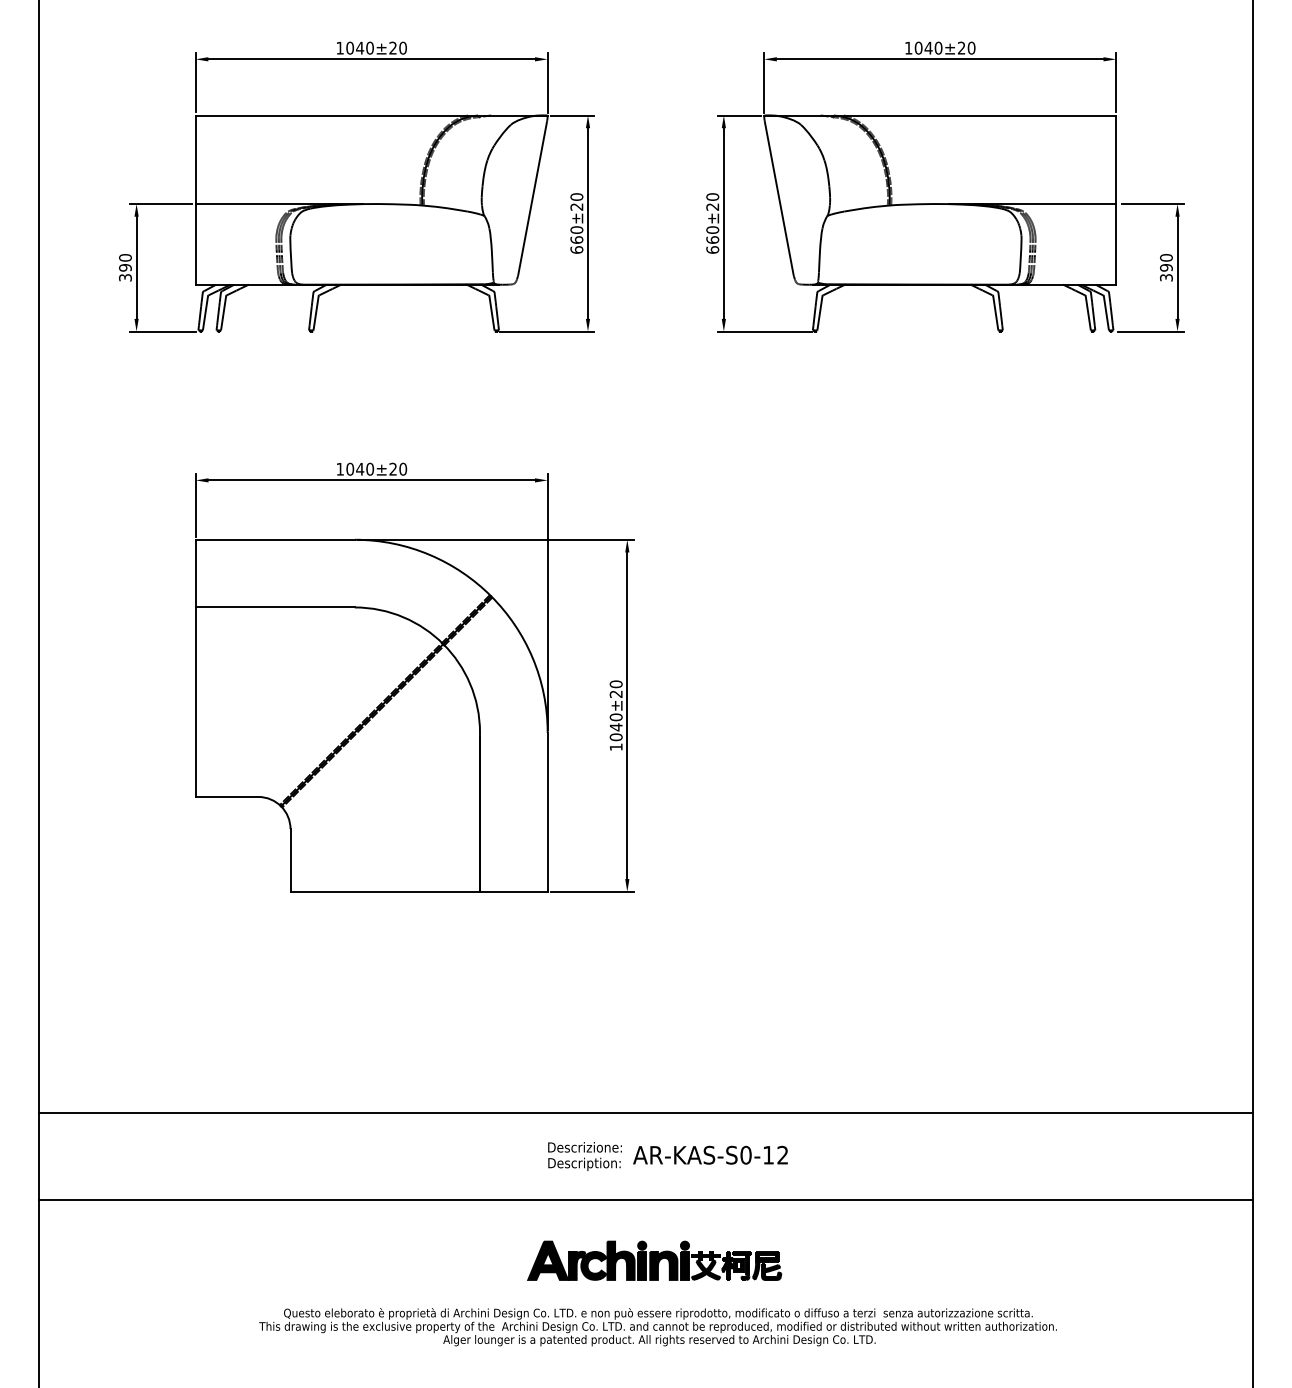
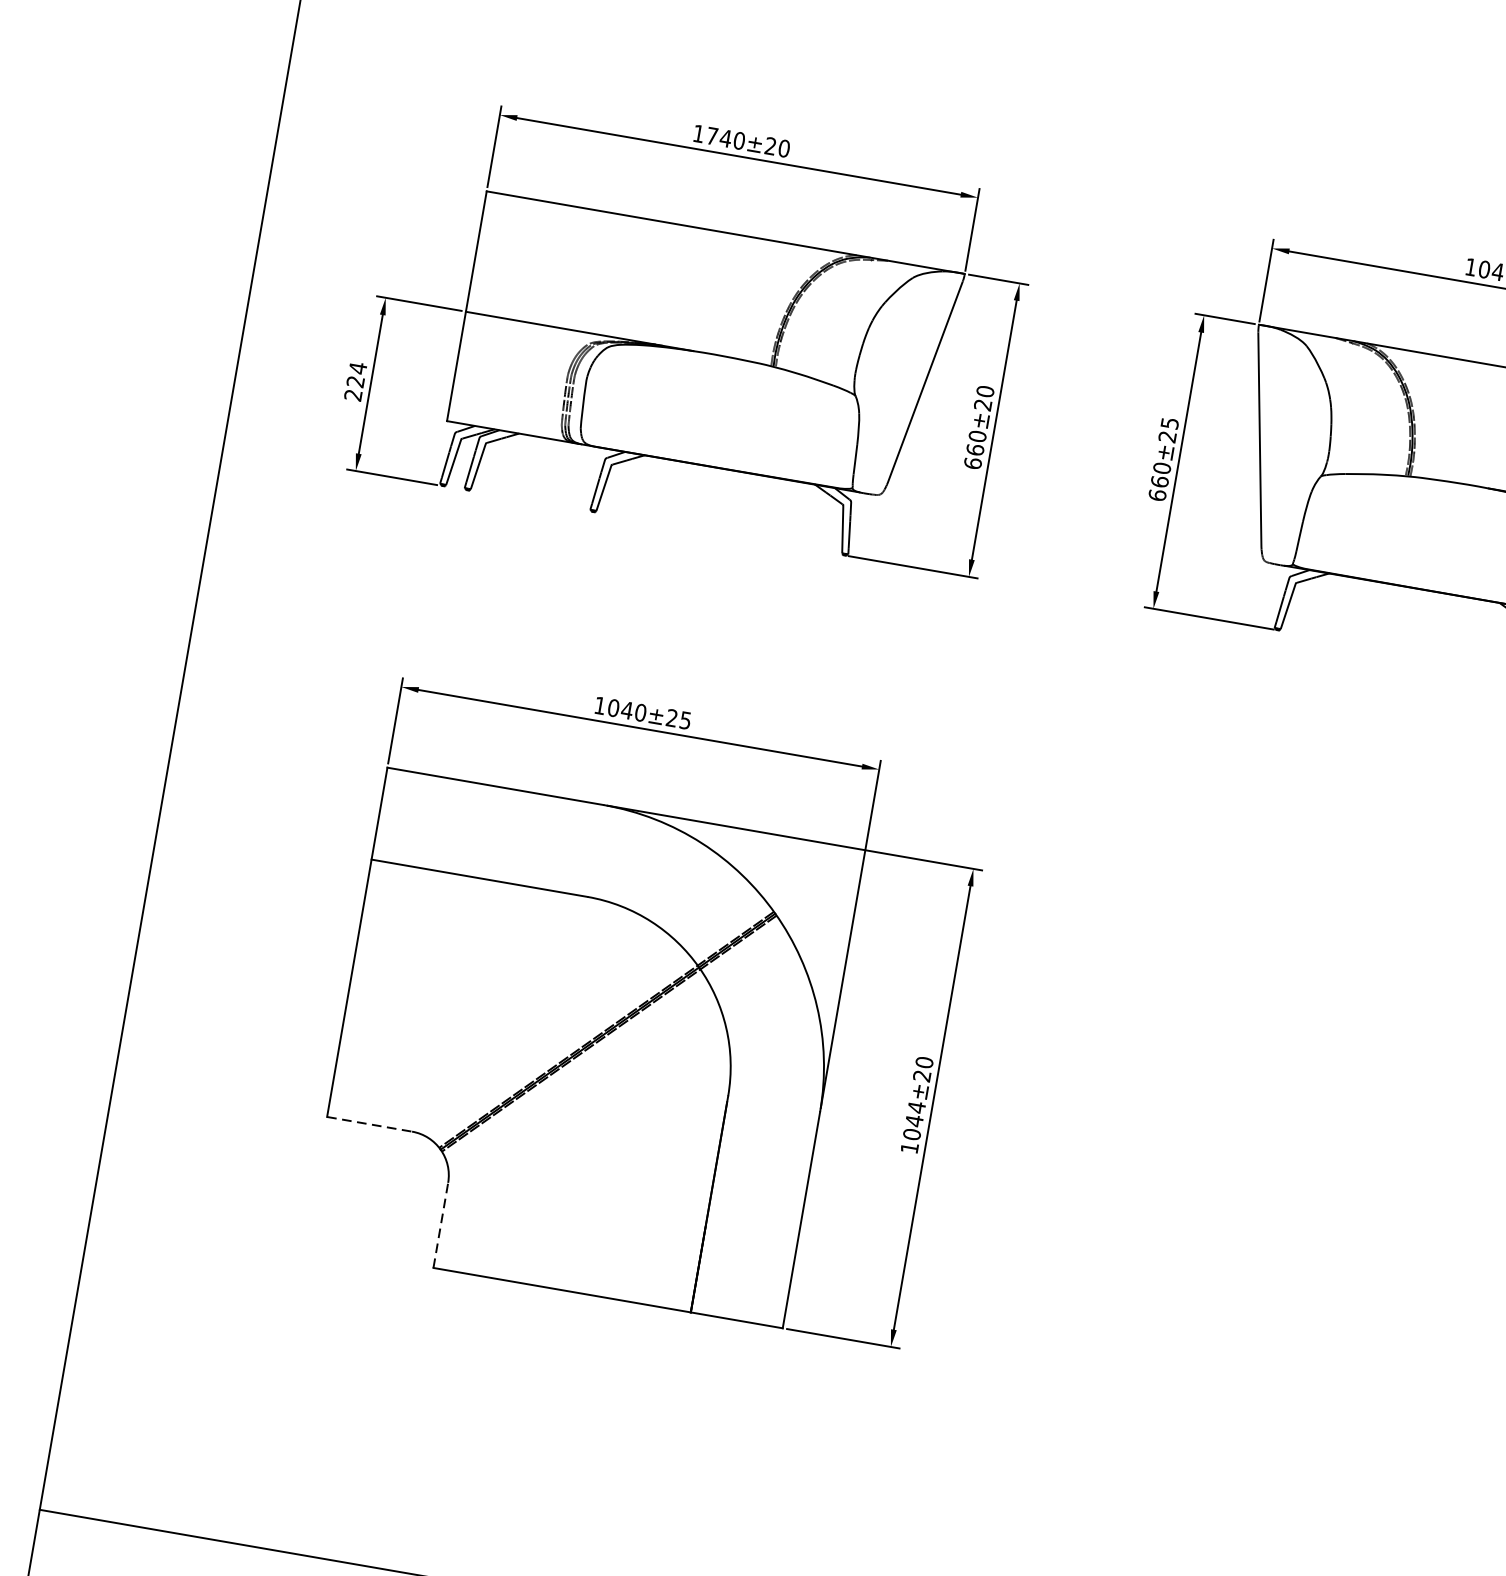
text: (350, 47) -> (713, 135), 1040±20 -> 1740±20
text: (712, 196) -> (1169, 422), 660±20 -> 660±25
text: (125, 267) -> (355, 381), 390 -> 224
text: (403, 468) -> (686, 719), 1040±20 -> 1040±25
text: (615, 717) -> (915, 1107), 1040±20 -> 1044±20
line: (227, 796) -> (370, 1123), solid -> dashed
line: (290, 859) -> (441, 1224), solid -> dashed

